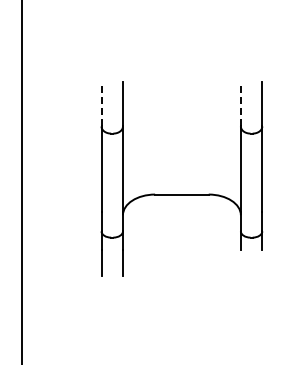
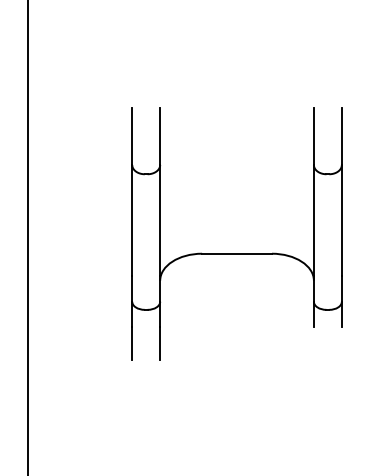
line: (101, 103) -> (132, 135), dashed -> solid
line: (240, 103) -> (313, 135), dashed -> solid

